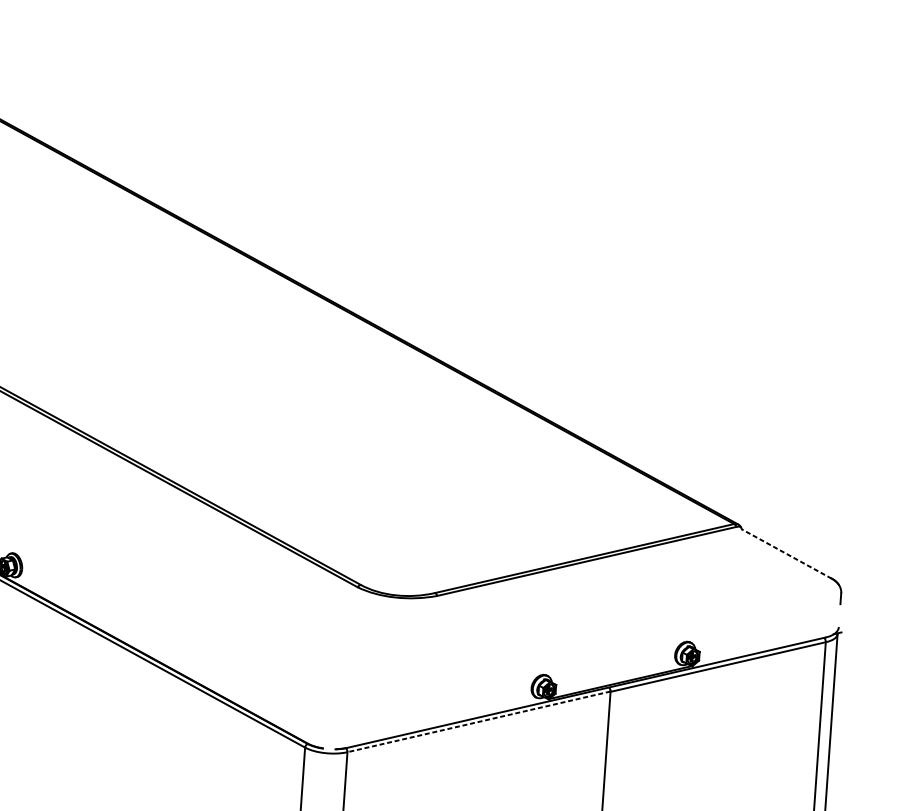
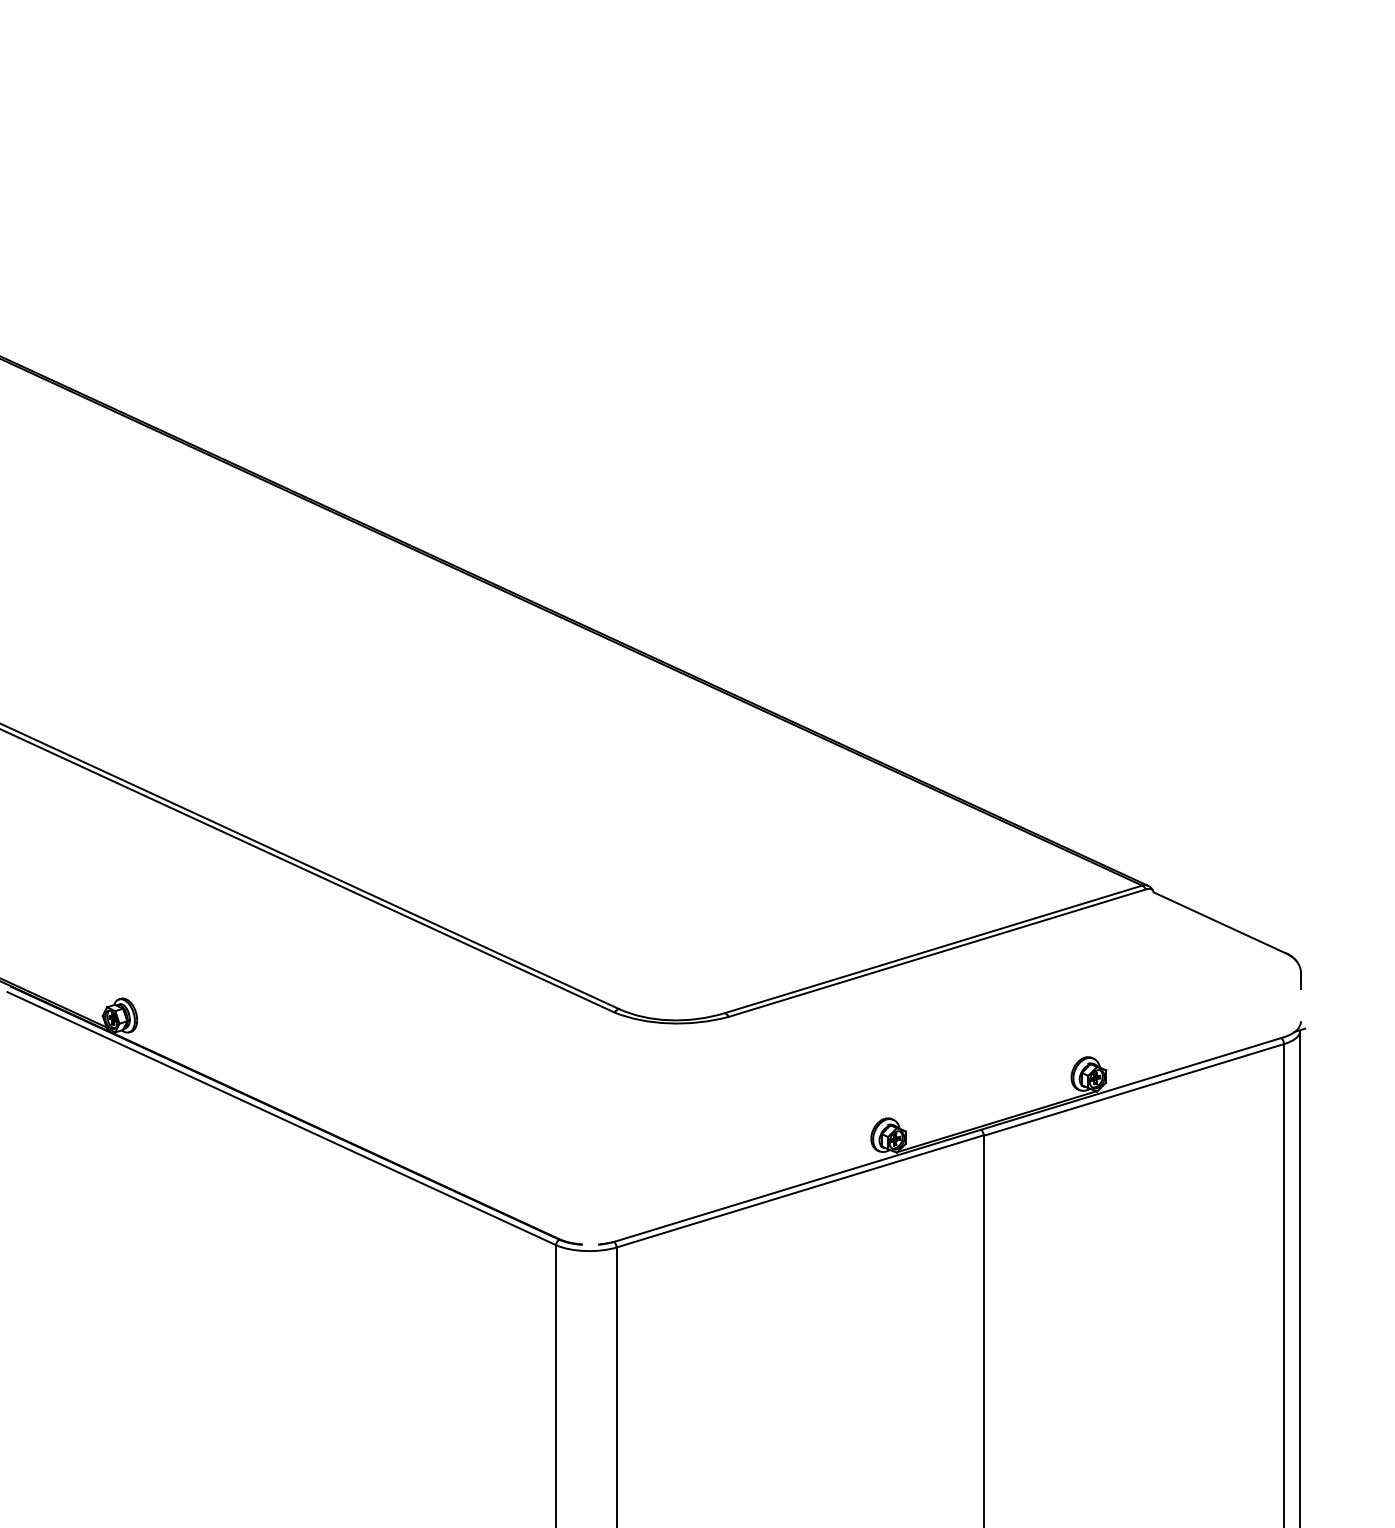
line: (786, 553) -> (1219, 922), dashed -> solid
line: (479, 721) -> (800, 1191), dashed -> solid

